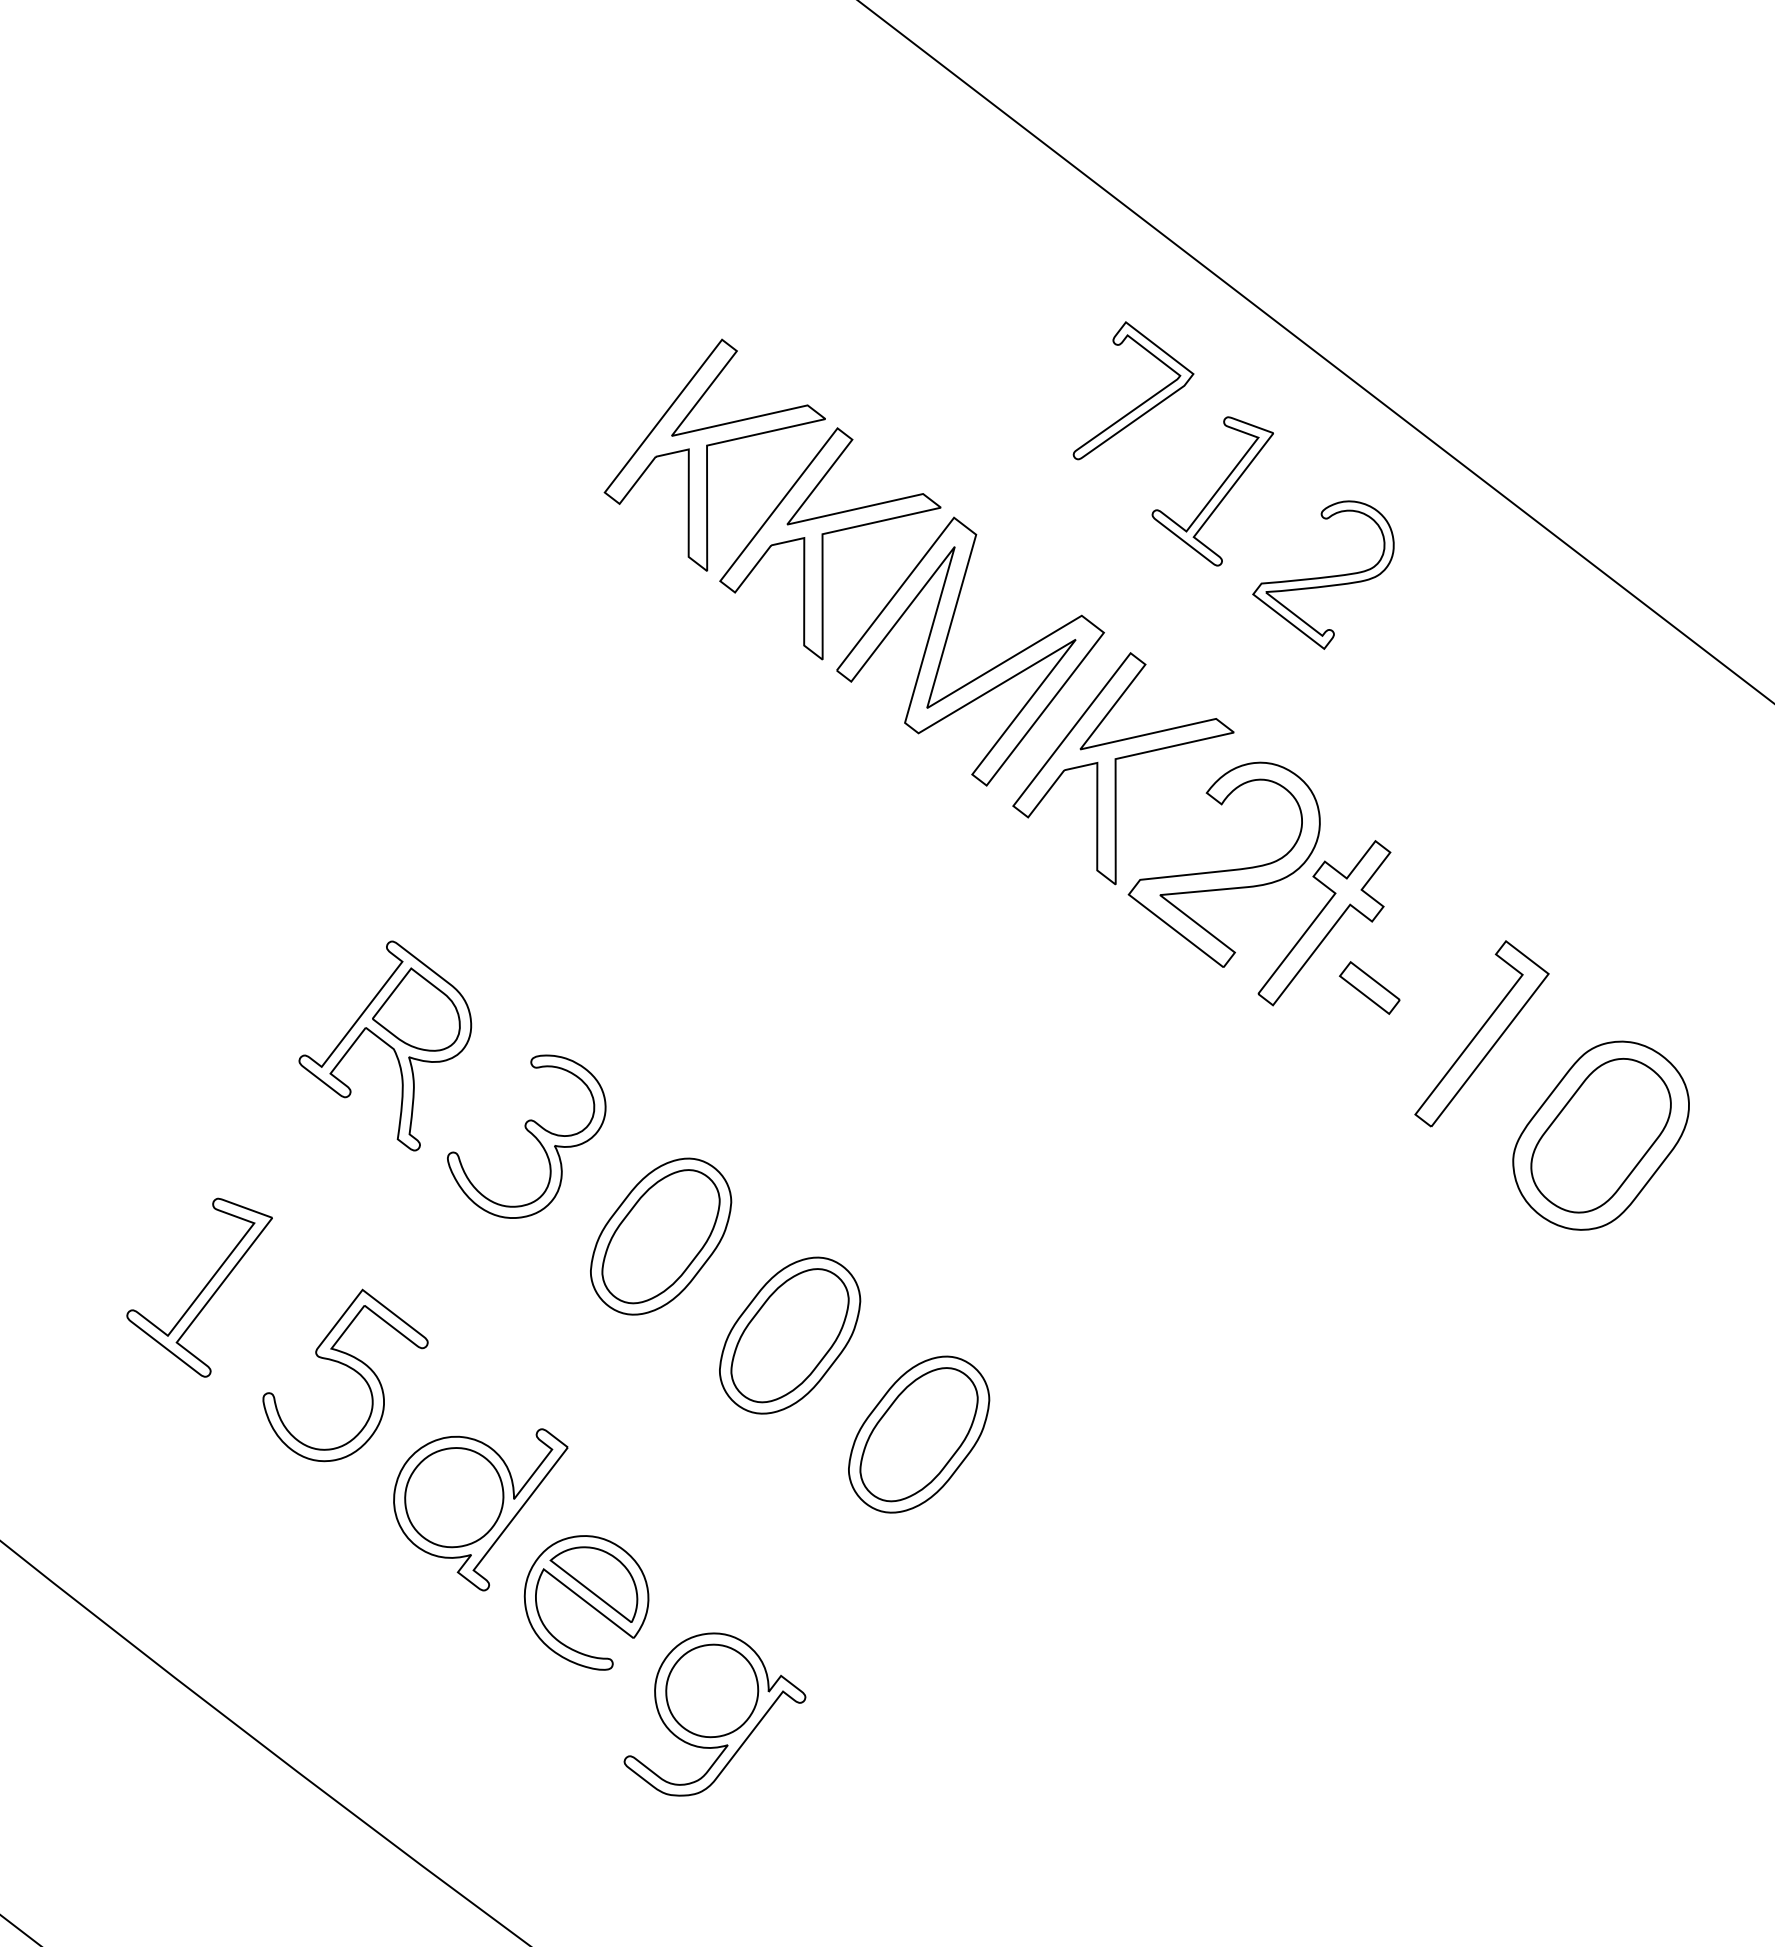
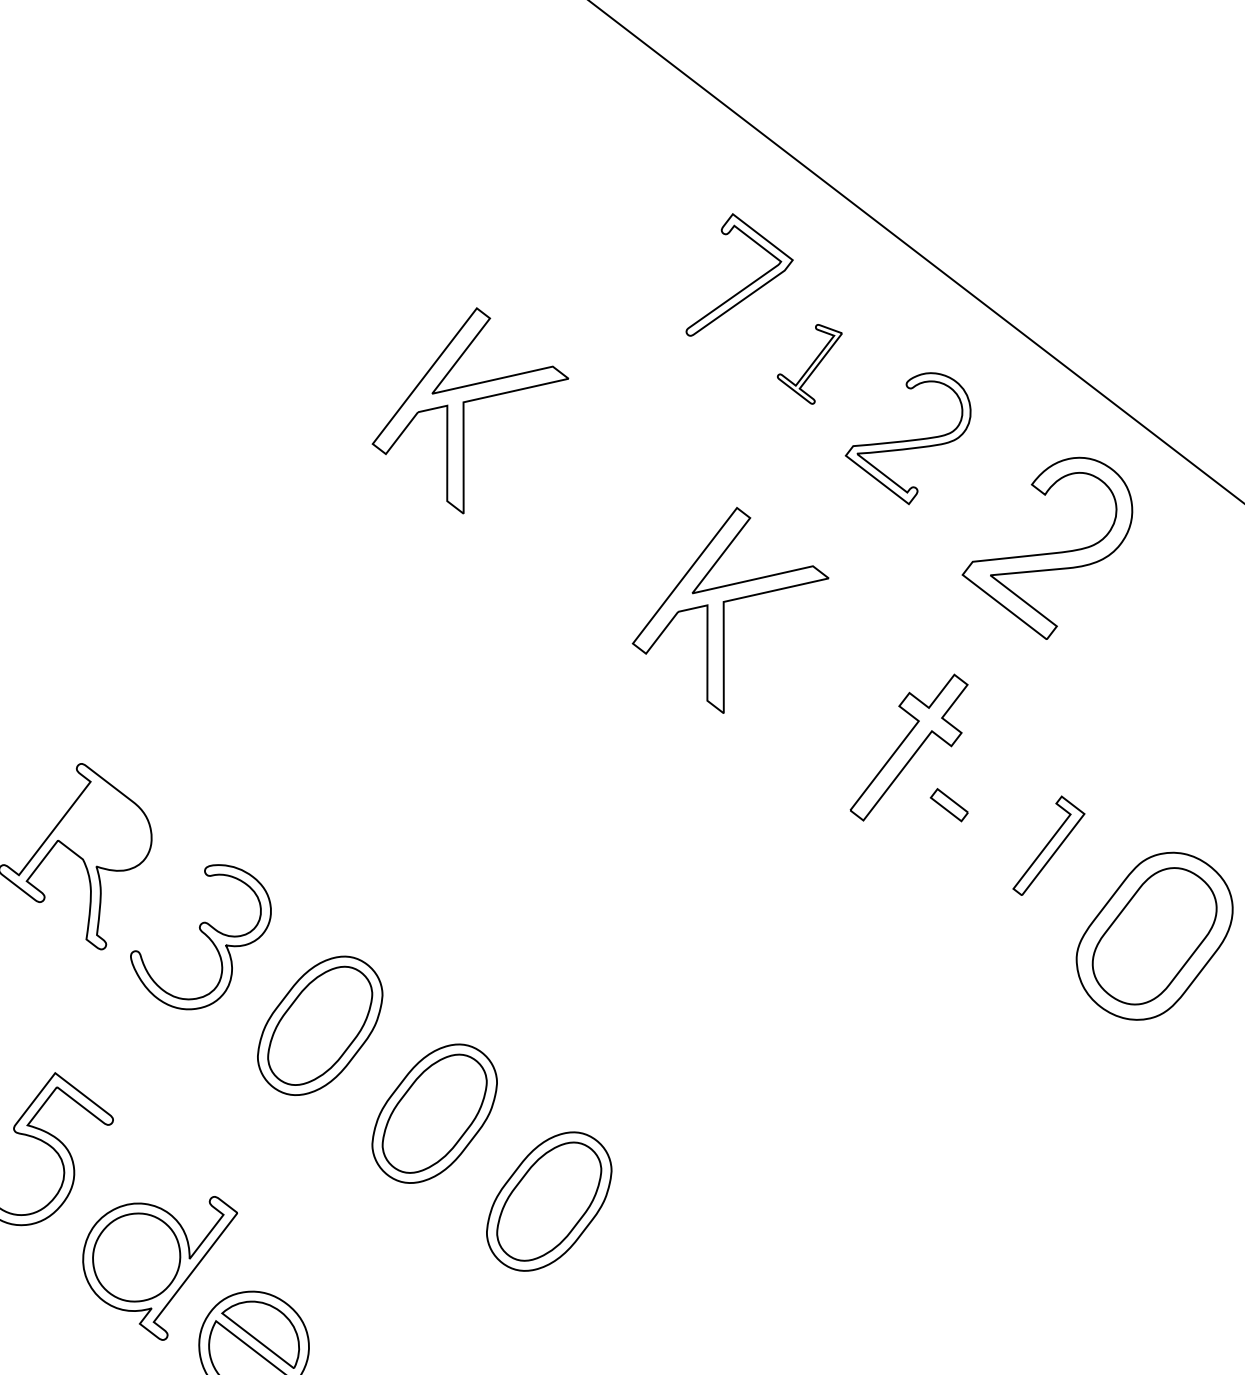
part: (707, 454) -> (361, 331), removed
part: (1212, 491) -> (809, 364), size x0.6
part: (946, 644) -> (573, 500), removed
part: (1223, 864) -> (1046, 548), moved
part: (1369, 987) -> (949, 804), size x0.7
part: (416, 1009) -> (103, 824), removed
part: (1481, 1033) -> (1048, 845), size x0.6

